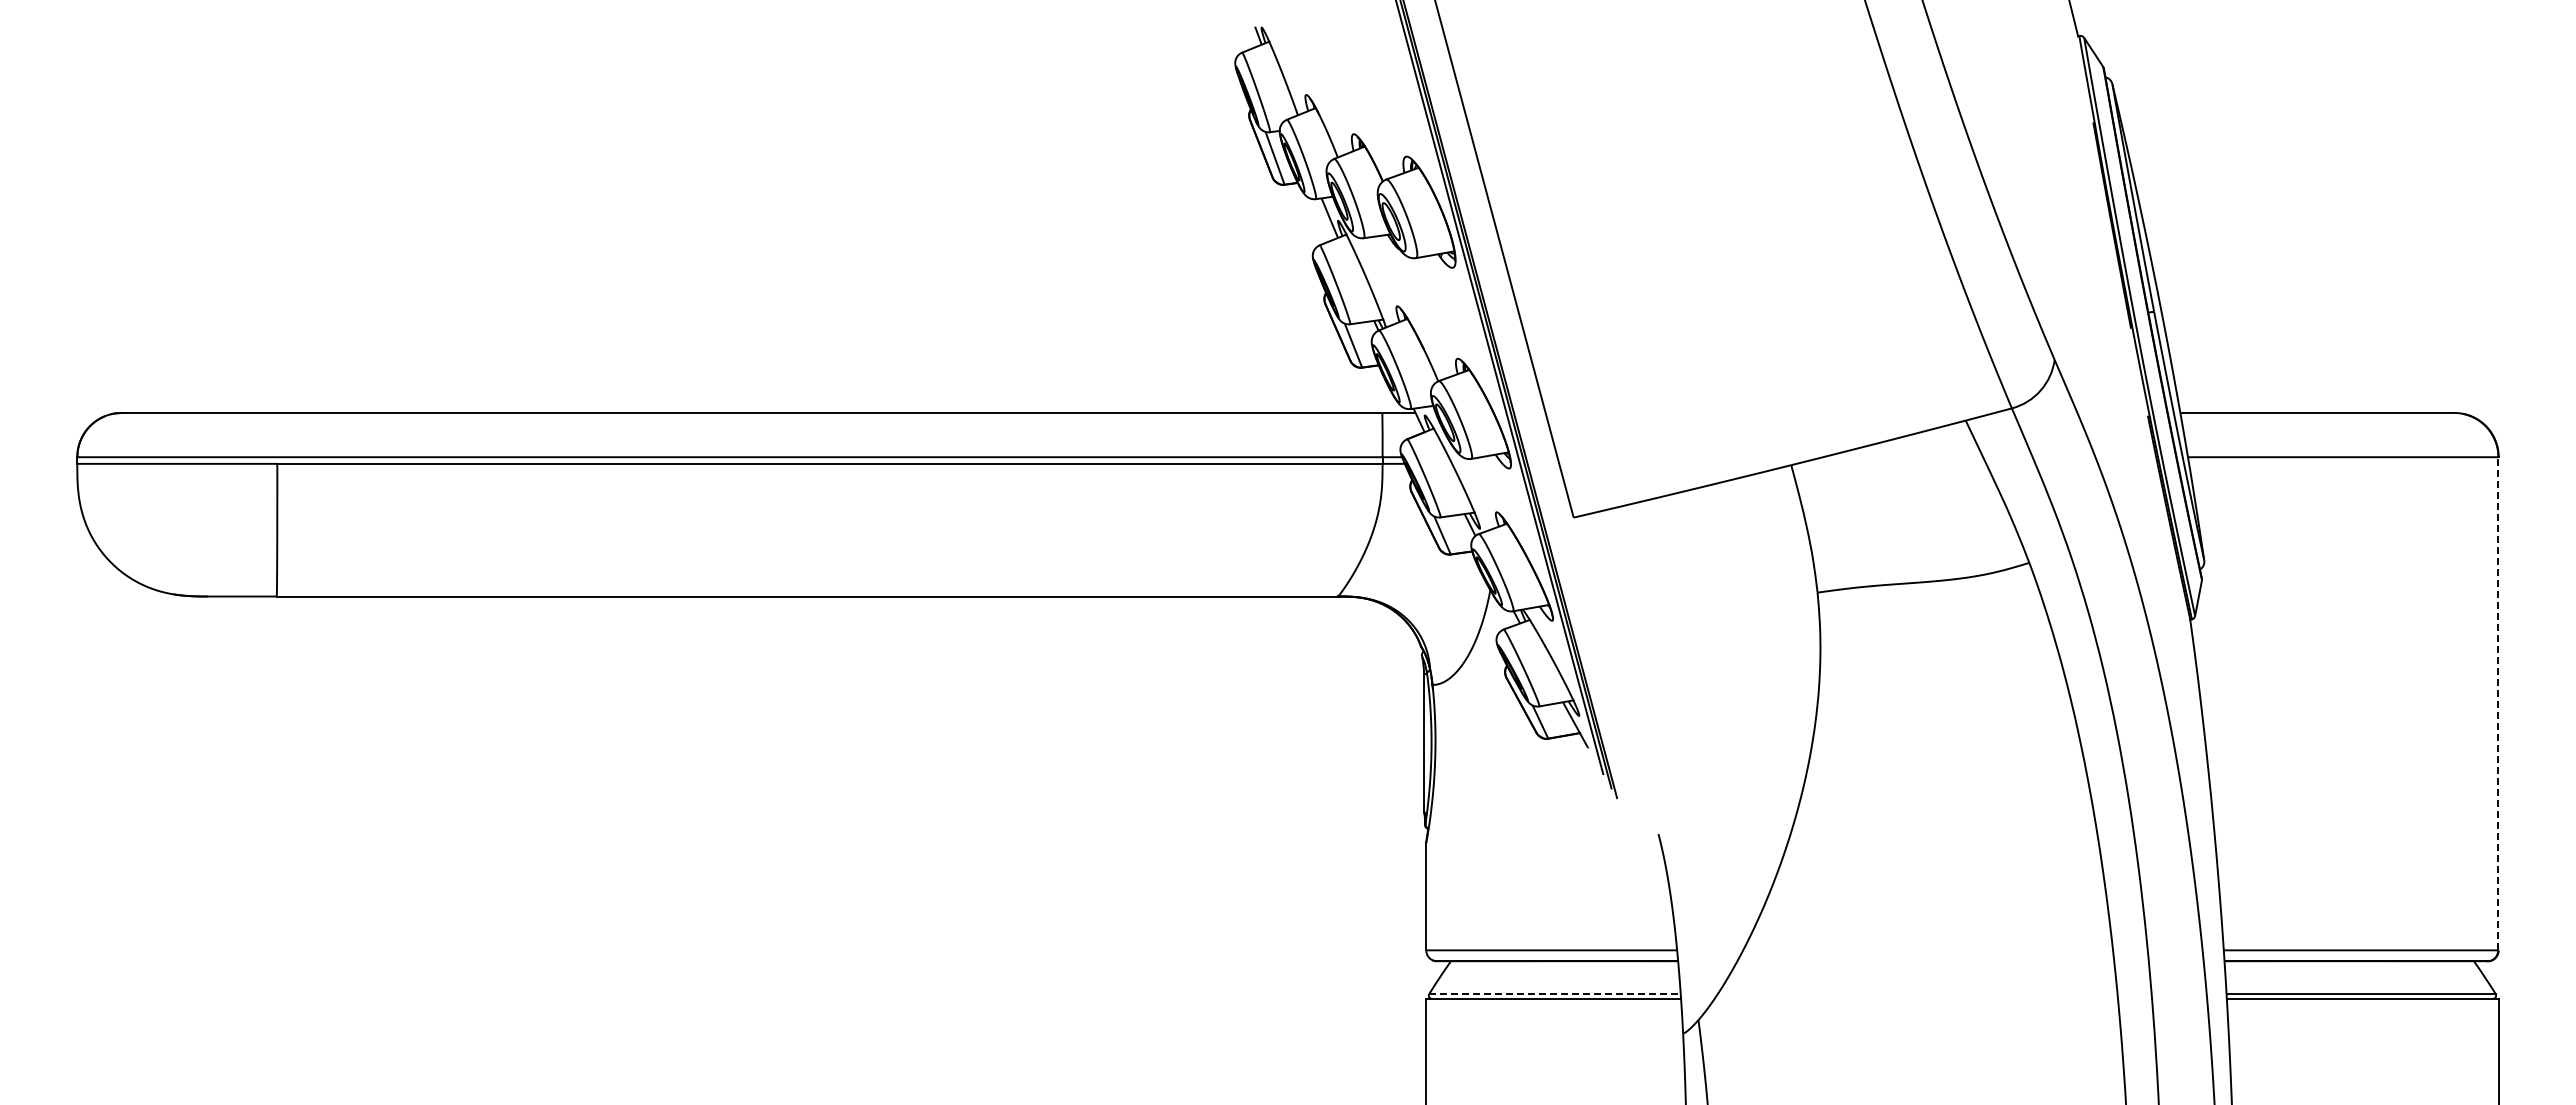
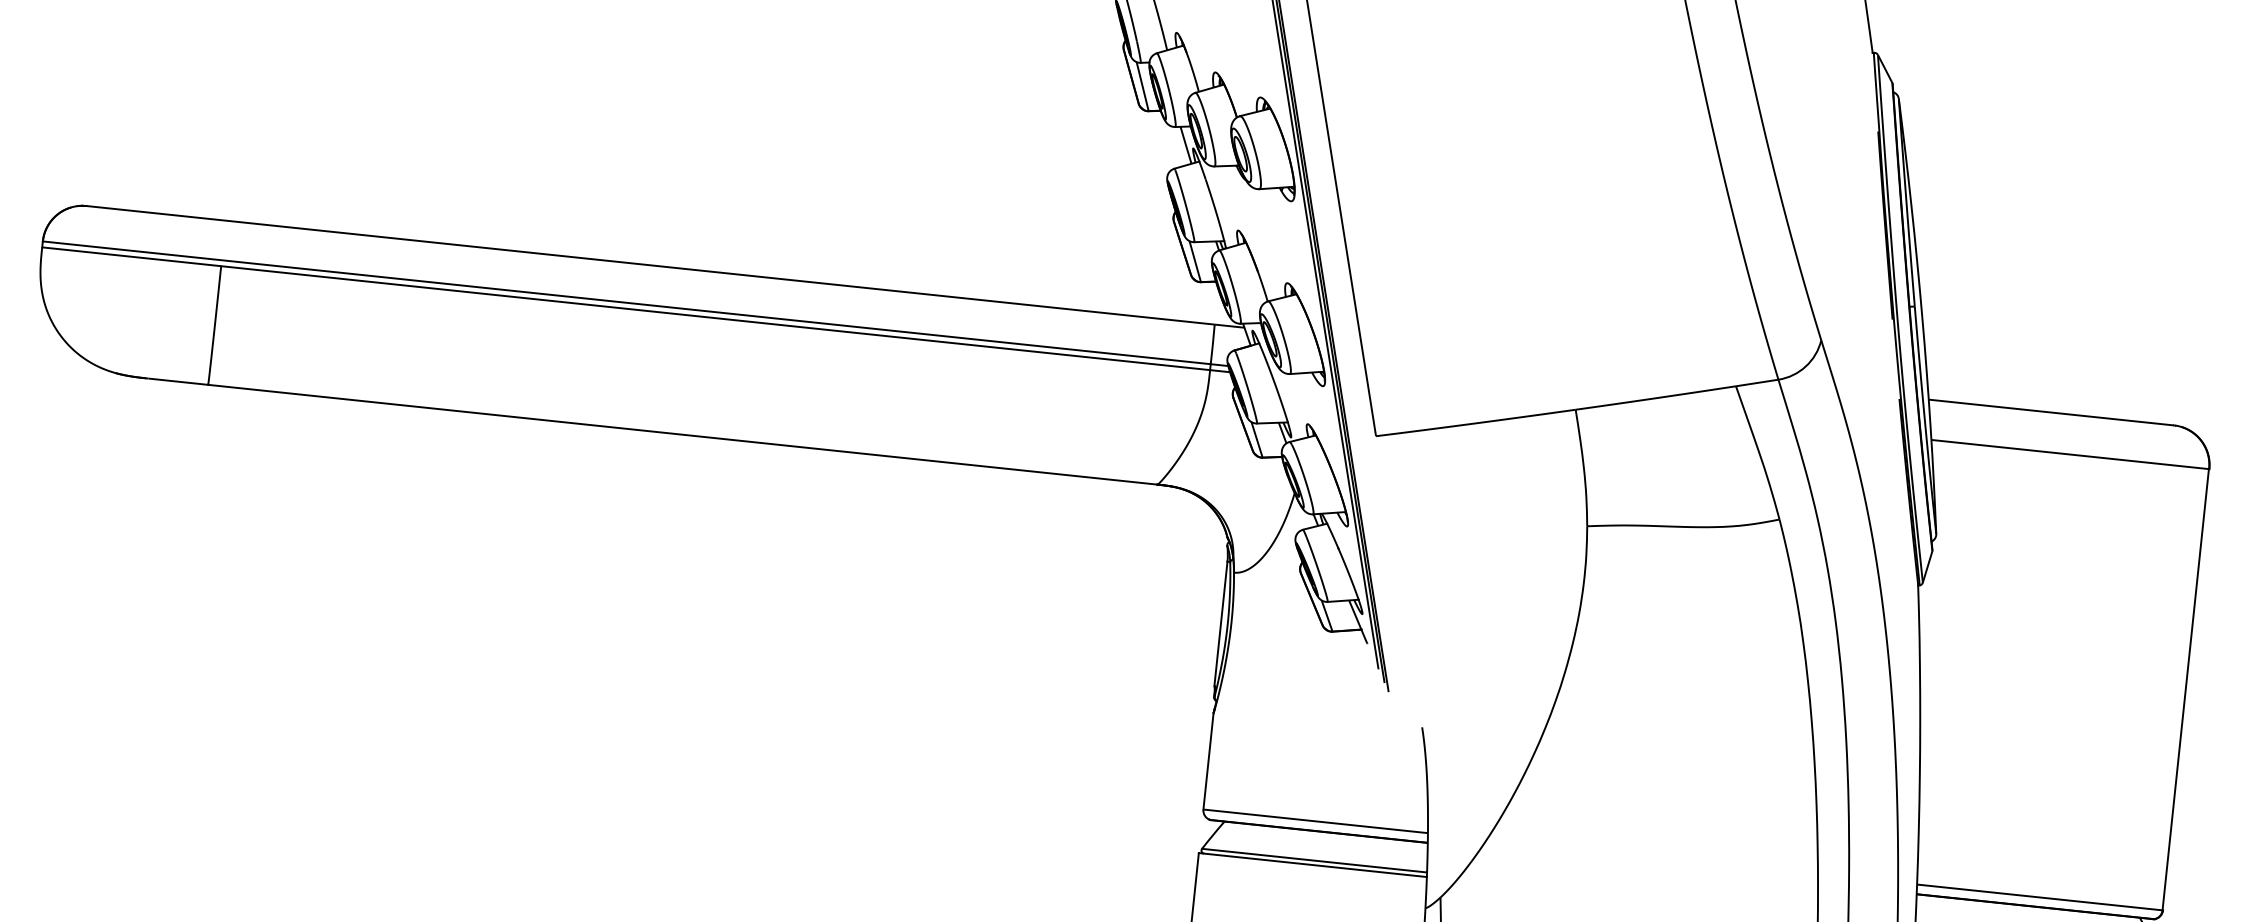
line: (2498, 703) -> (2186, 689), dashed -> solid
line: (1555, 993) -> (1315, 860), dashed -> solid

